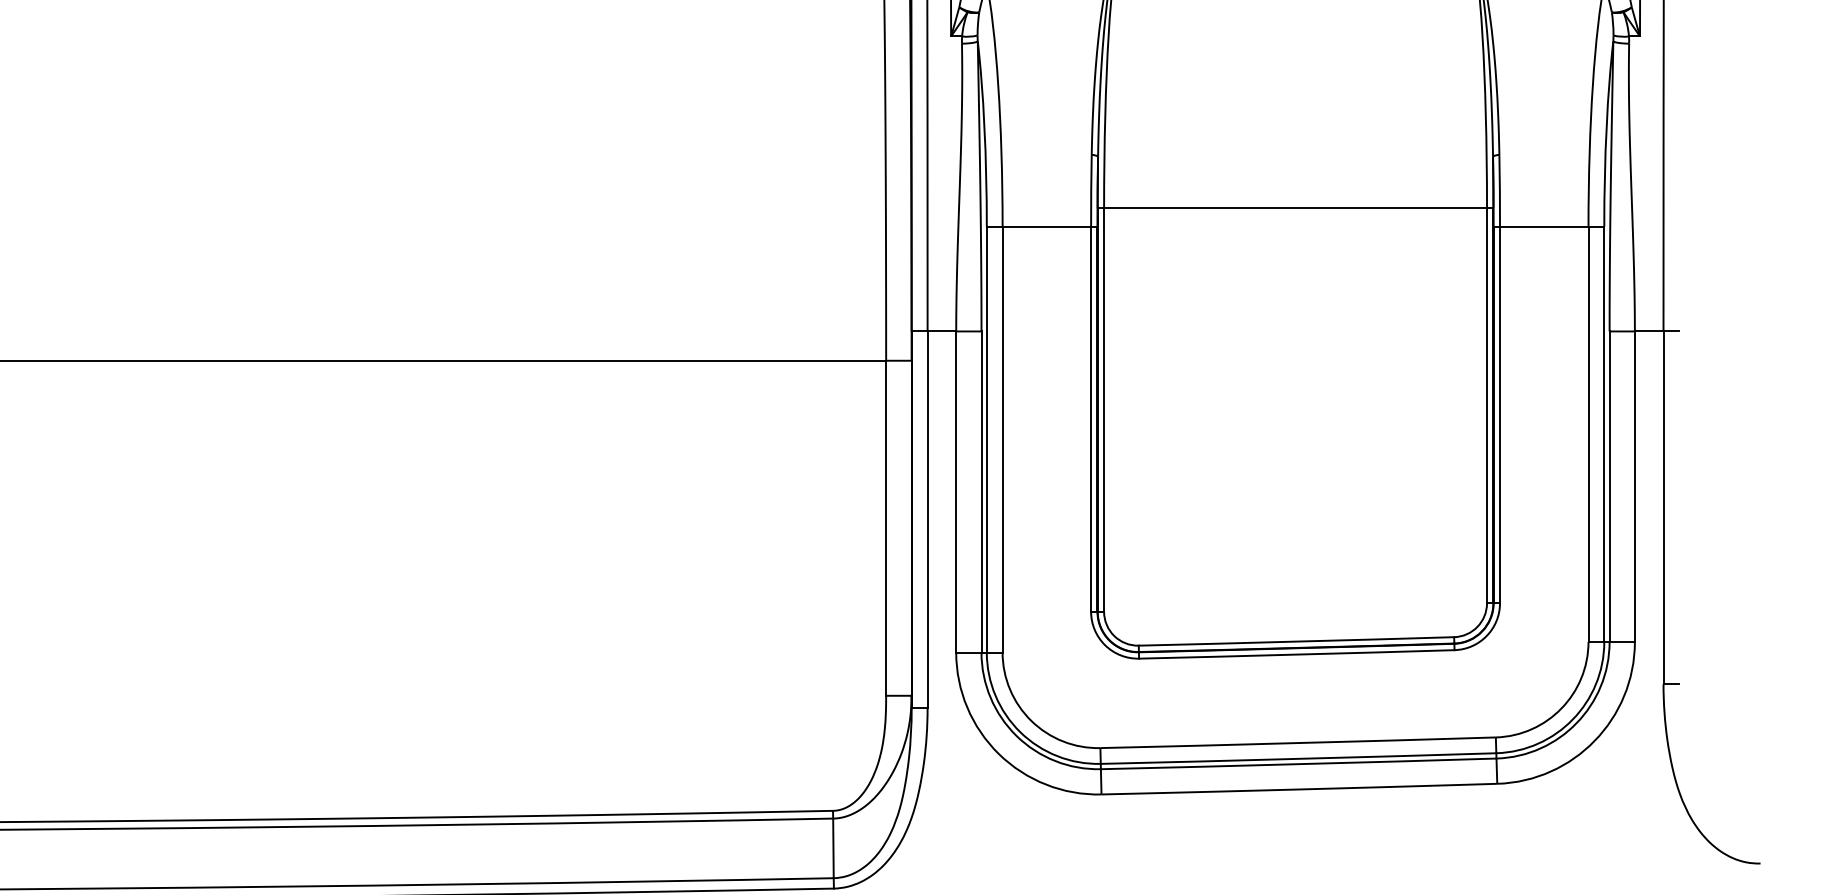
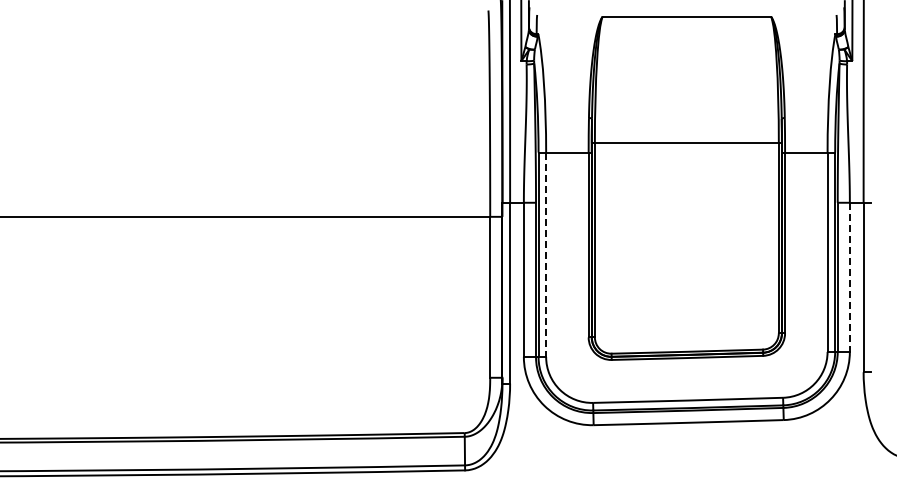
line: (1003, 441) -> (546, 255), solid -> dashed
line: (1634, 487) -> (849, 277), solid -> dashed

